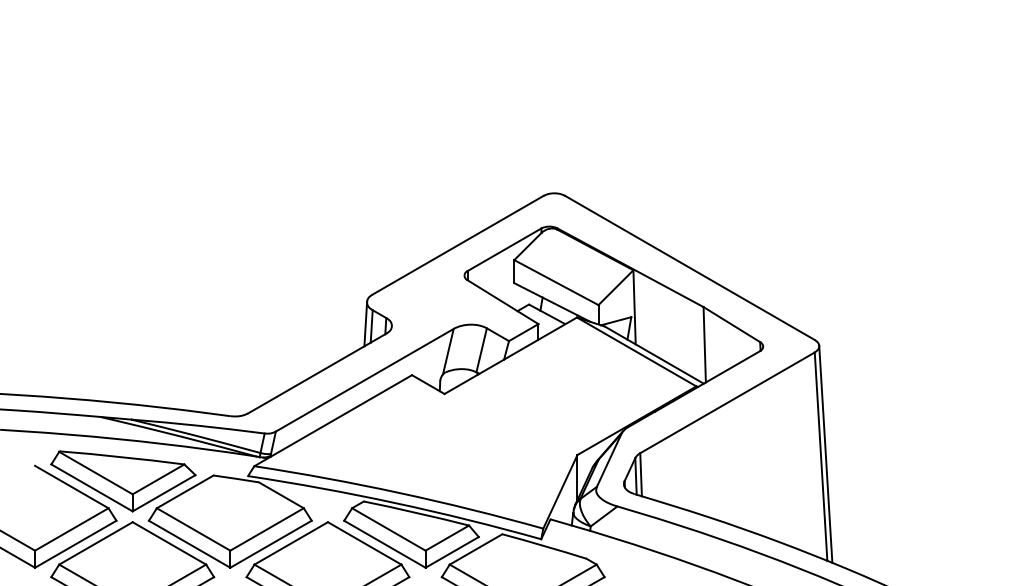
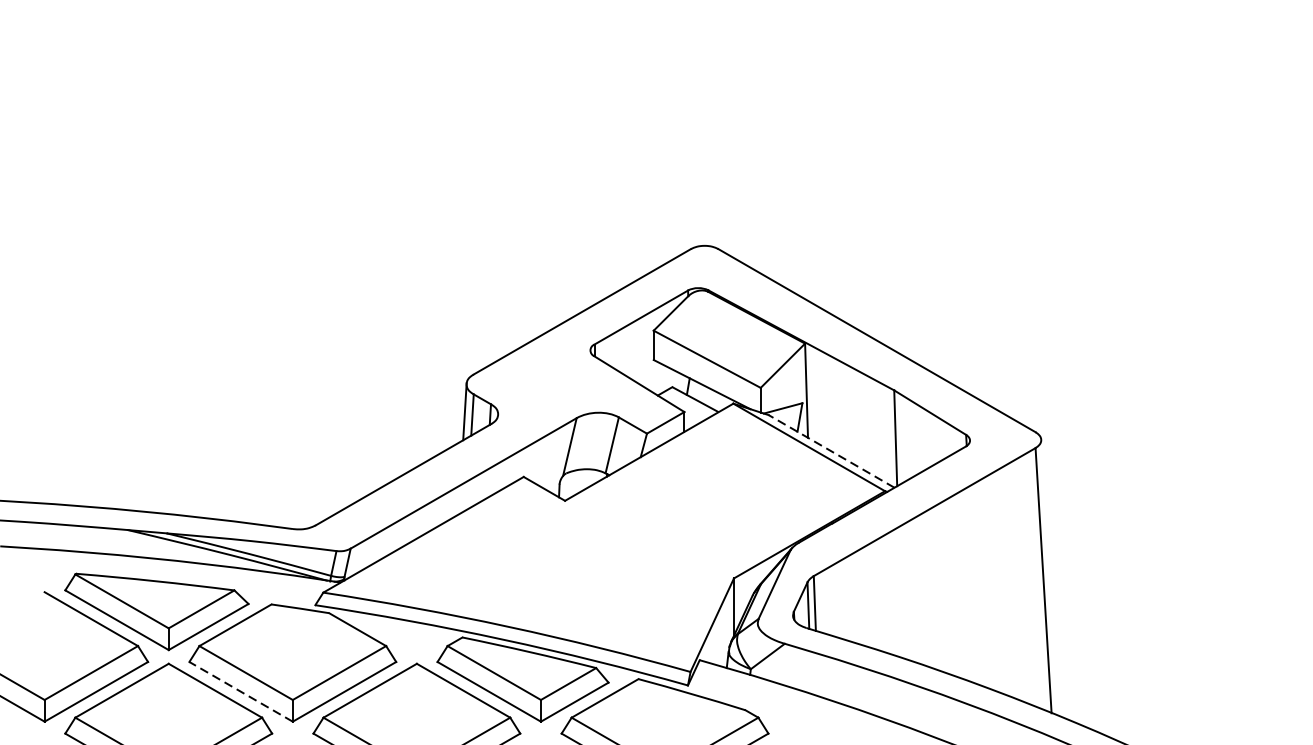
line: (653, 354) -> (830, 450), solid -> dashed
line: (825, 454) -> (1049, 577), removed
line: (189, 544) -> (240, 692), solid -> dashed

